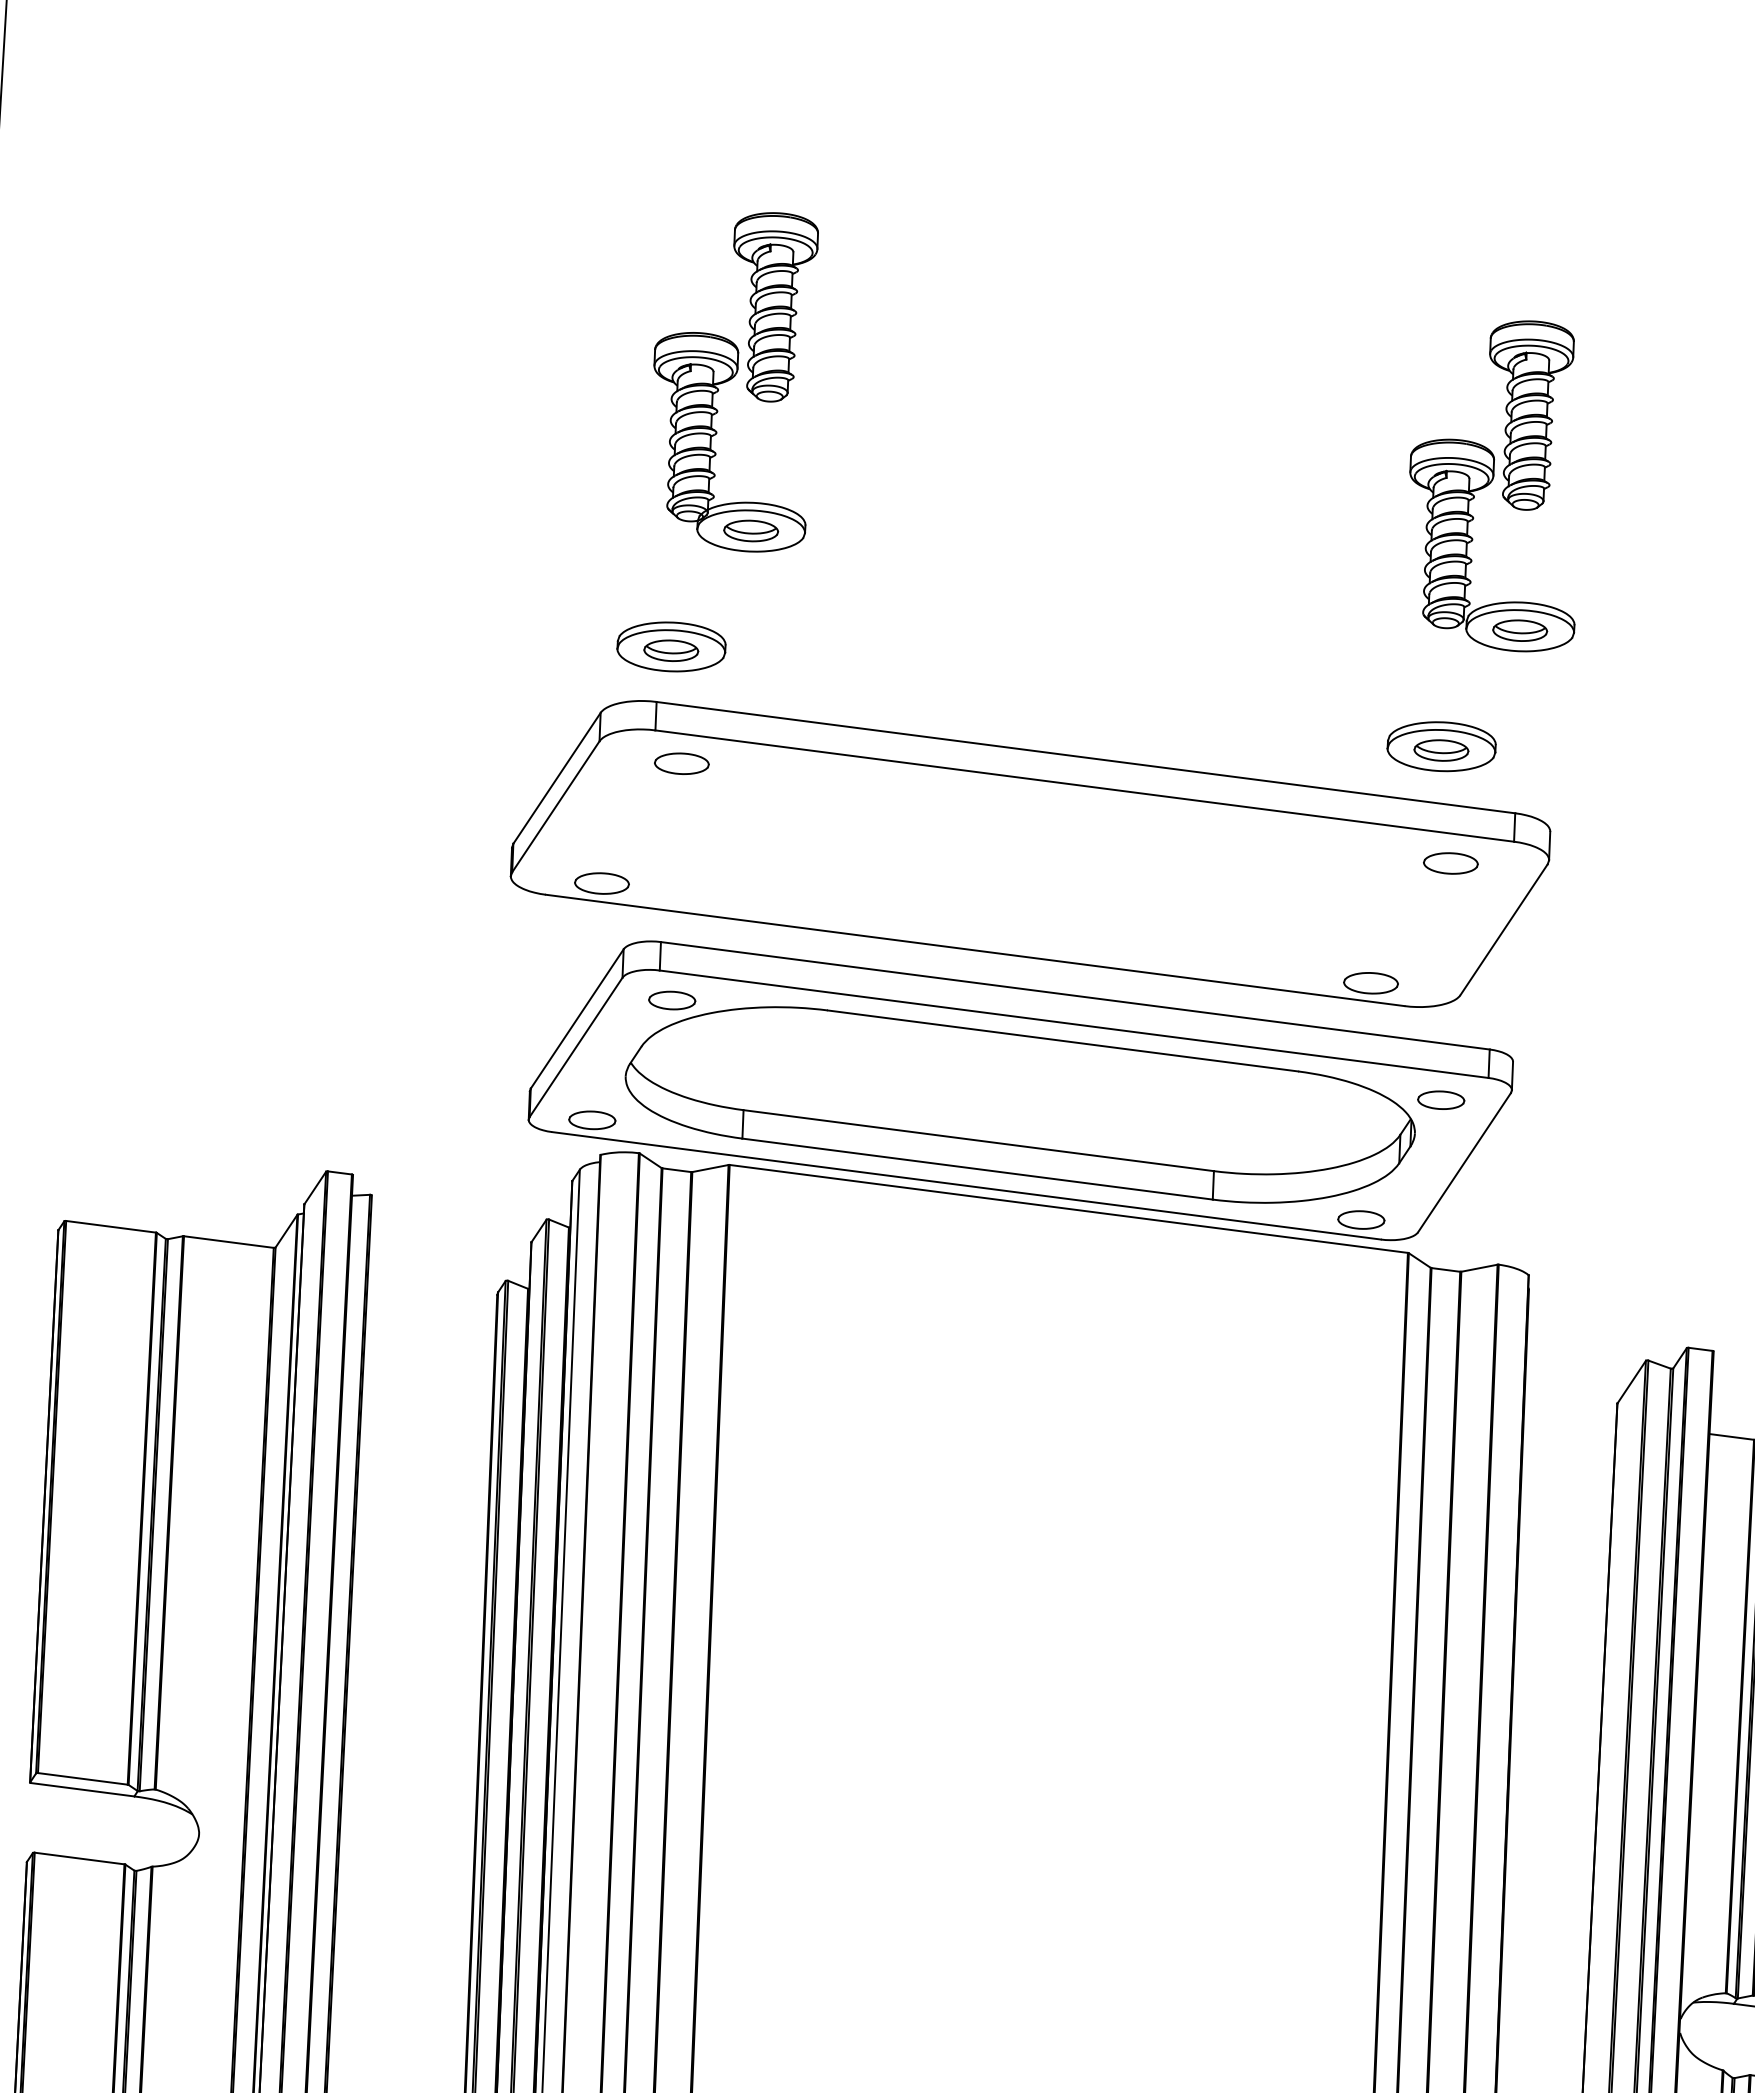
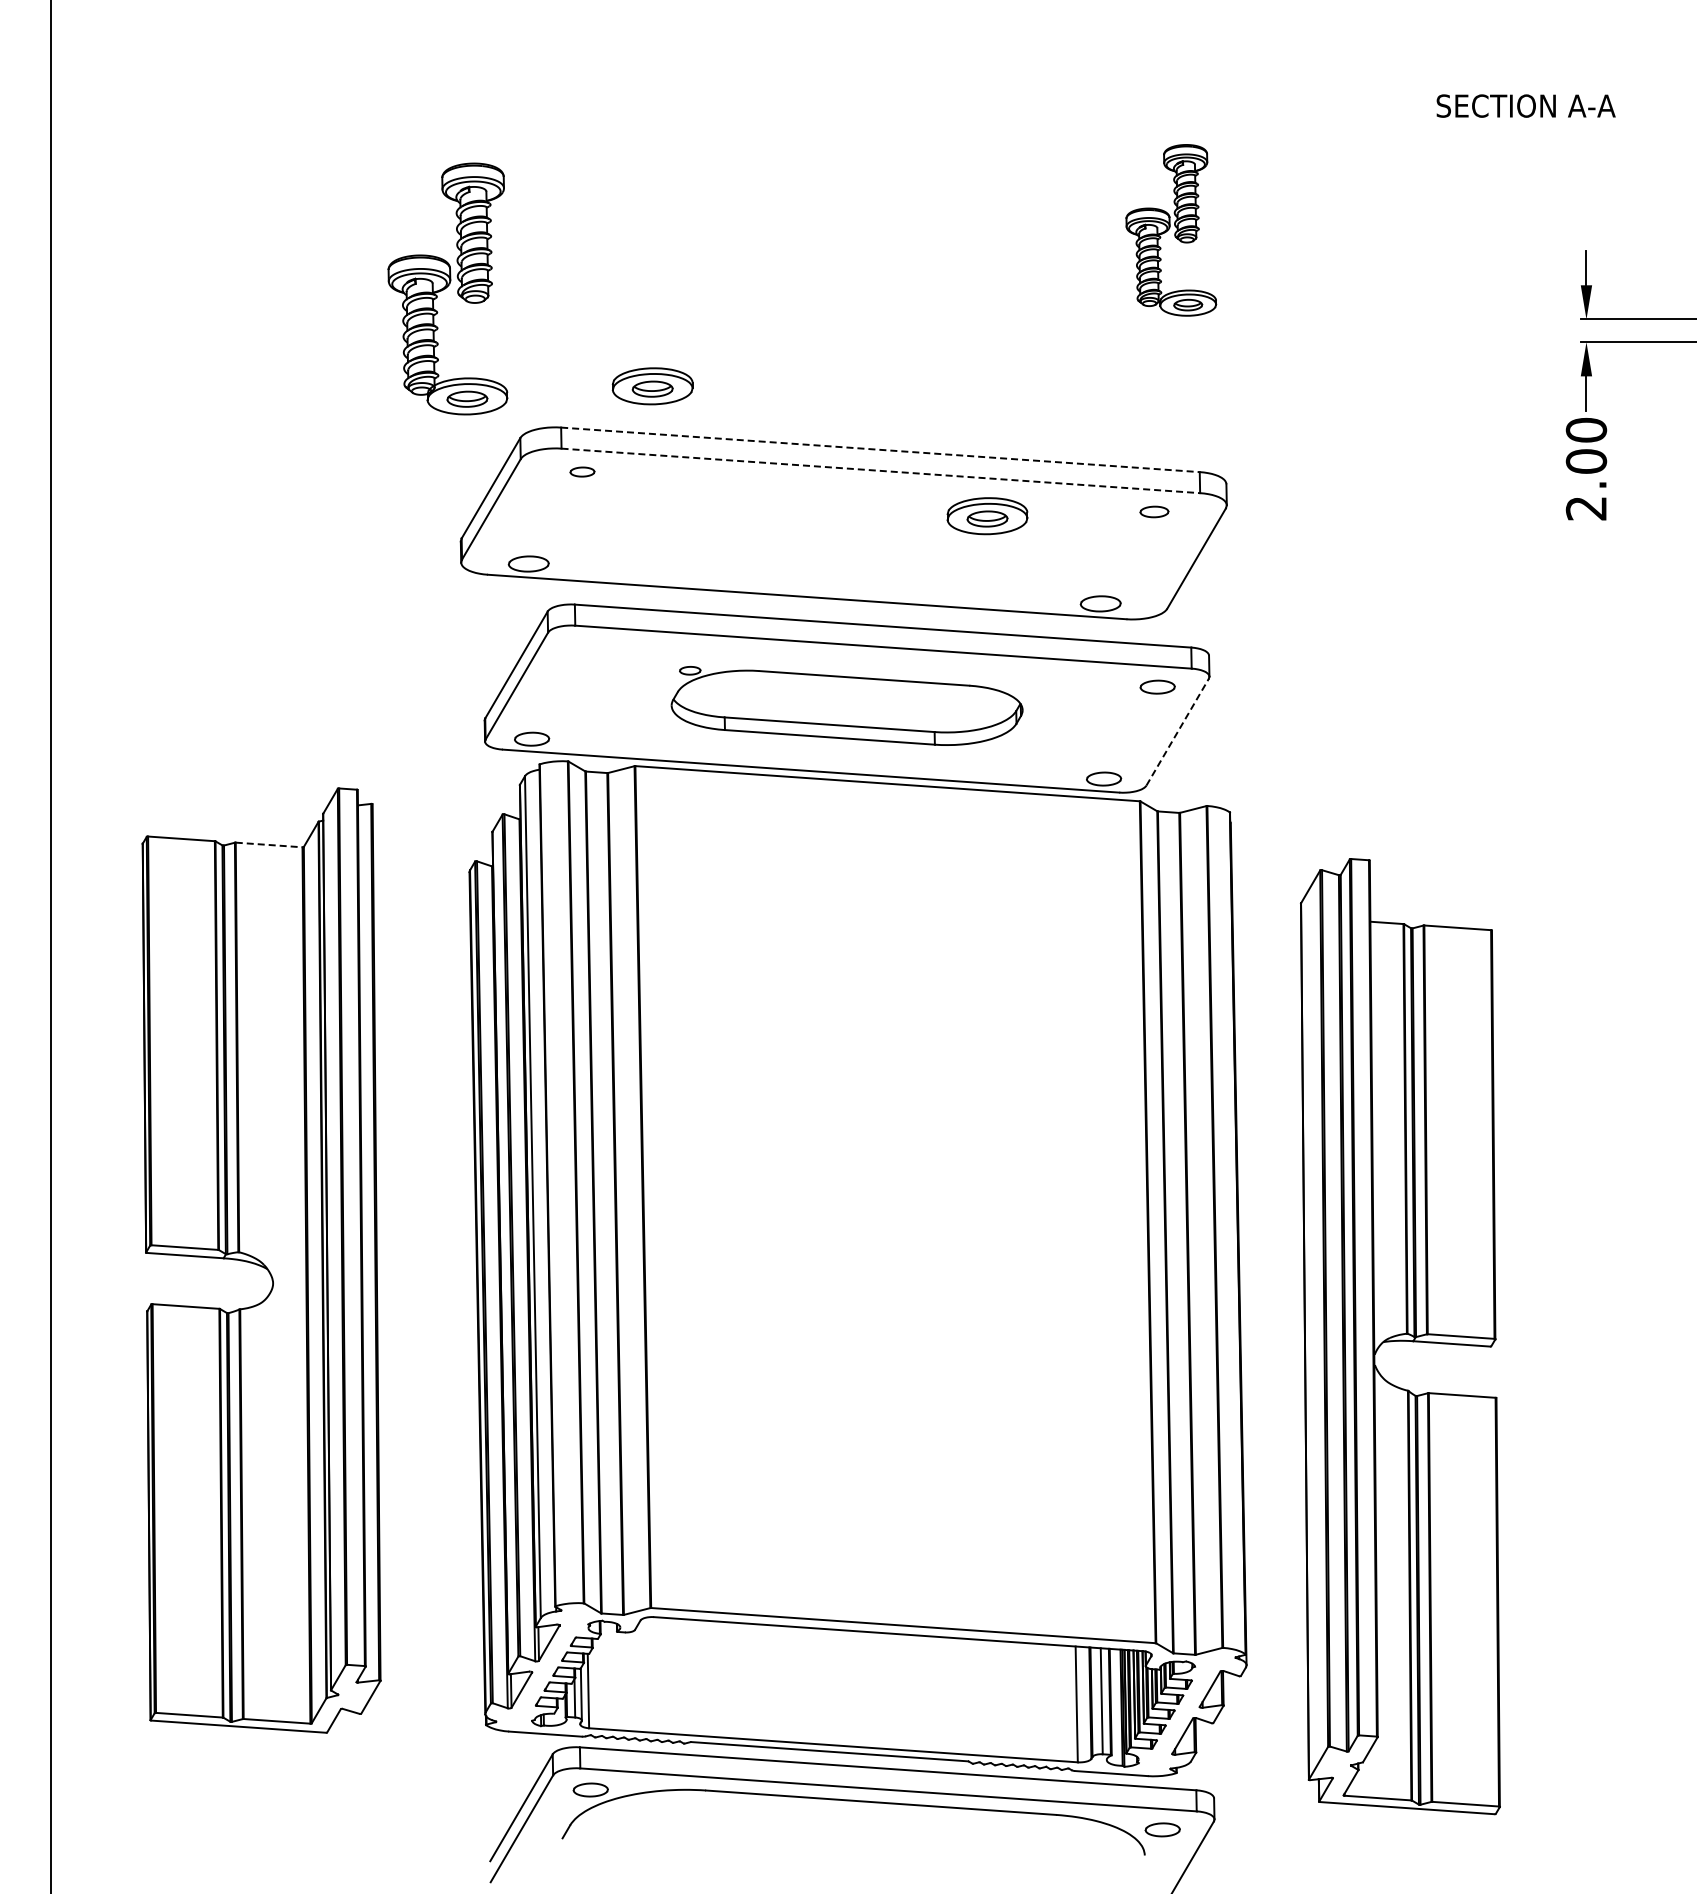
part: (733, 379) -> (447, 288), moved
part: (1496, 484) -> (1171, 230), size x0.7
part: (671, 647) -> (652, 386), moved
part: (1441, 747) -> (987, 516), moved
line: (1086, 757) -> (880, 449), solid -> dashed
part: (681, 762) -> (582, 471), size x0.6
line: (1085, 785) -> (881, 470), solid -> dashed
part: (1450, 862) -> (1154, 511), size x0.7
part: (1019, 1100) -> (846, 705), size x0.6
line: (1464, 1163) -> (1177, 732), solid -> dashed
line: (229, 1242) -> (269, 845), solid -> dashed

